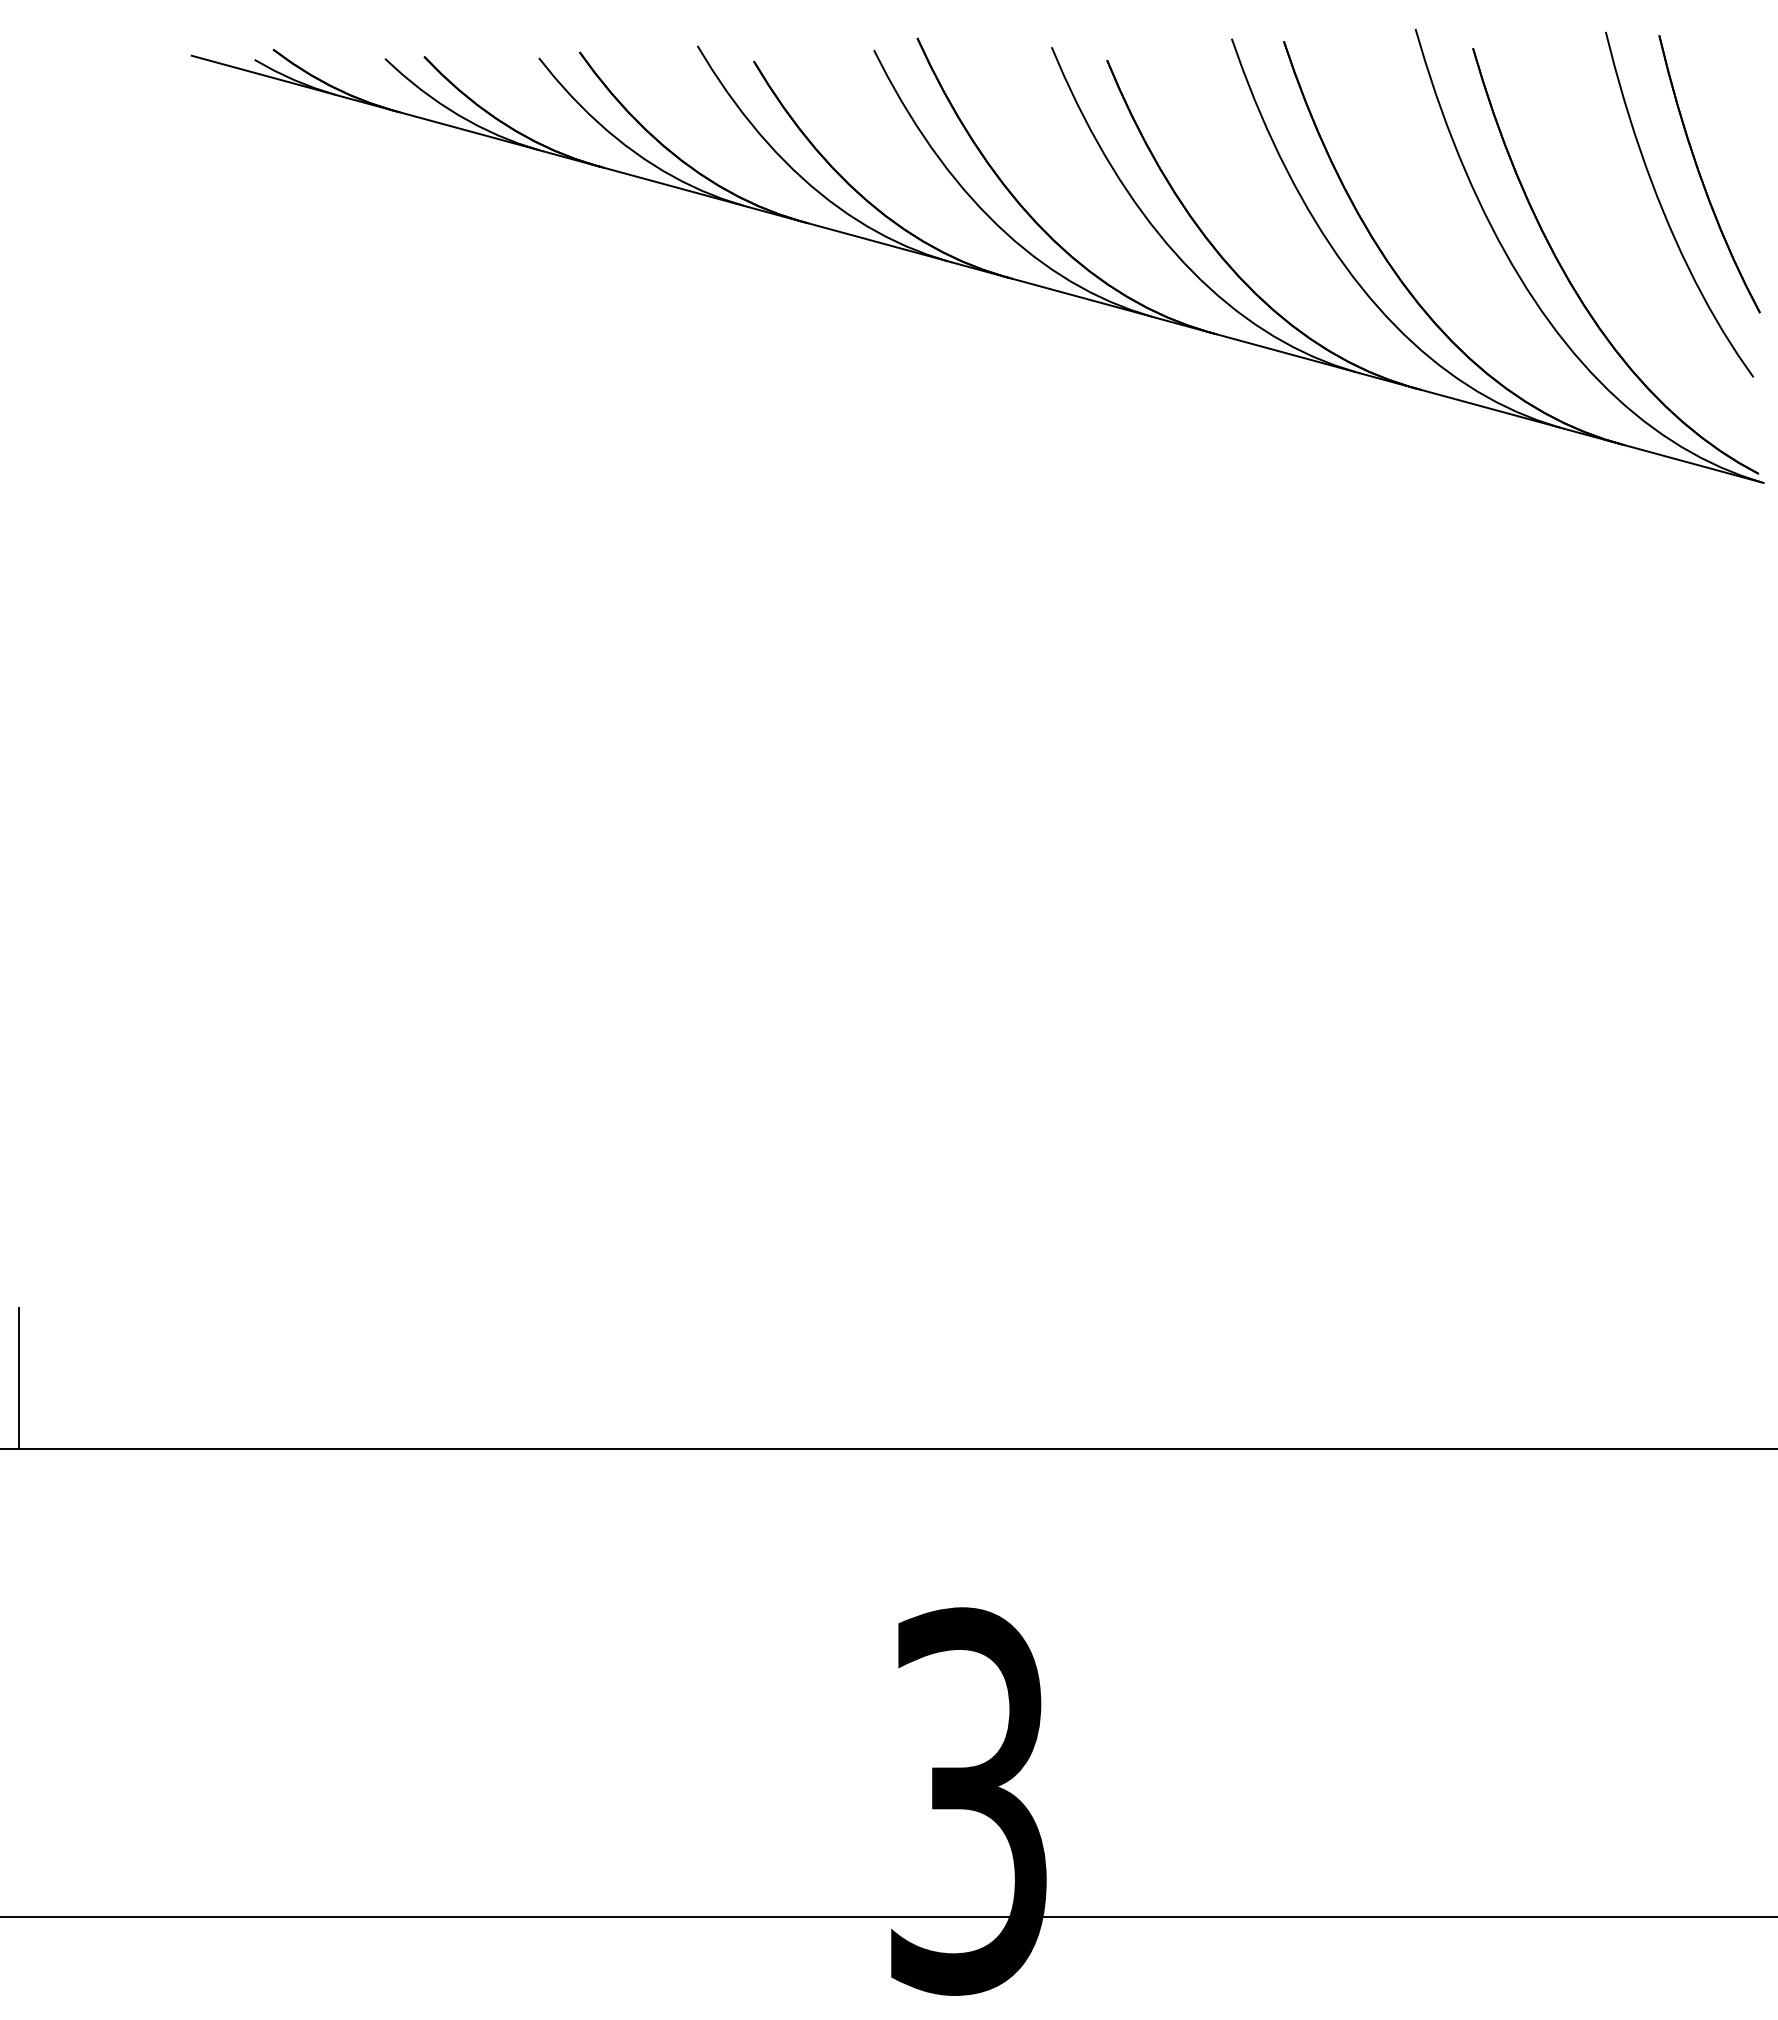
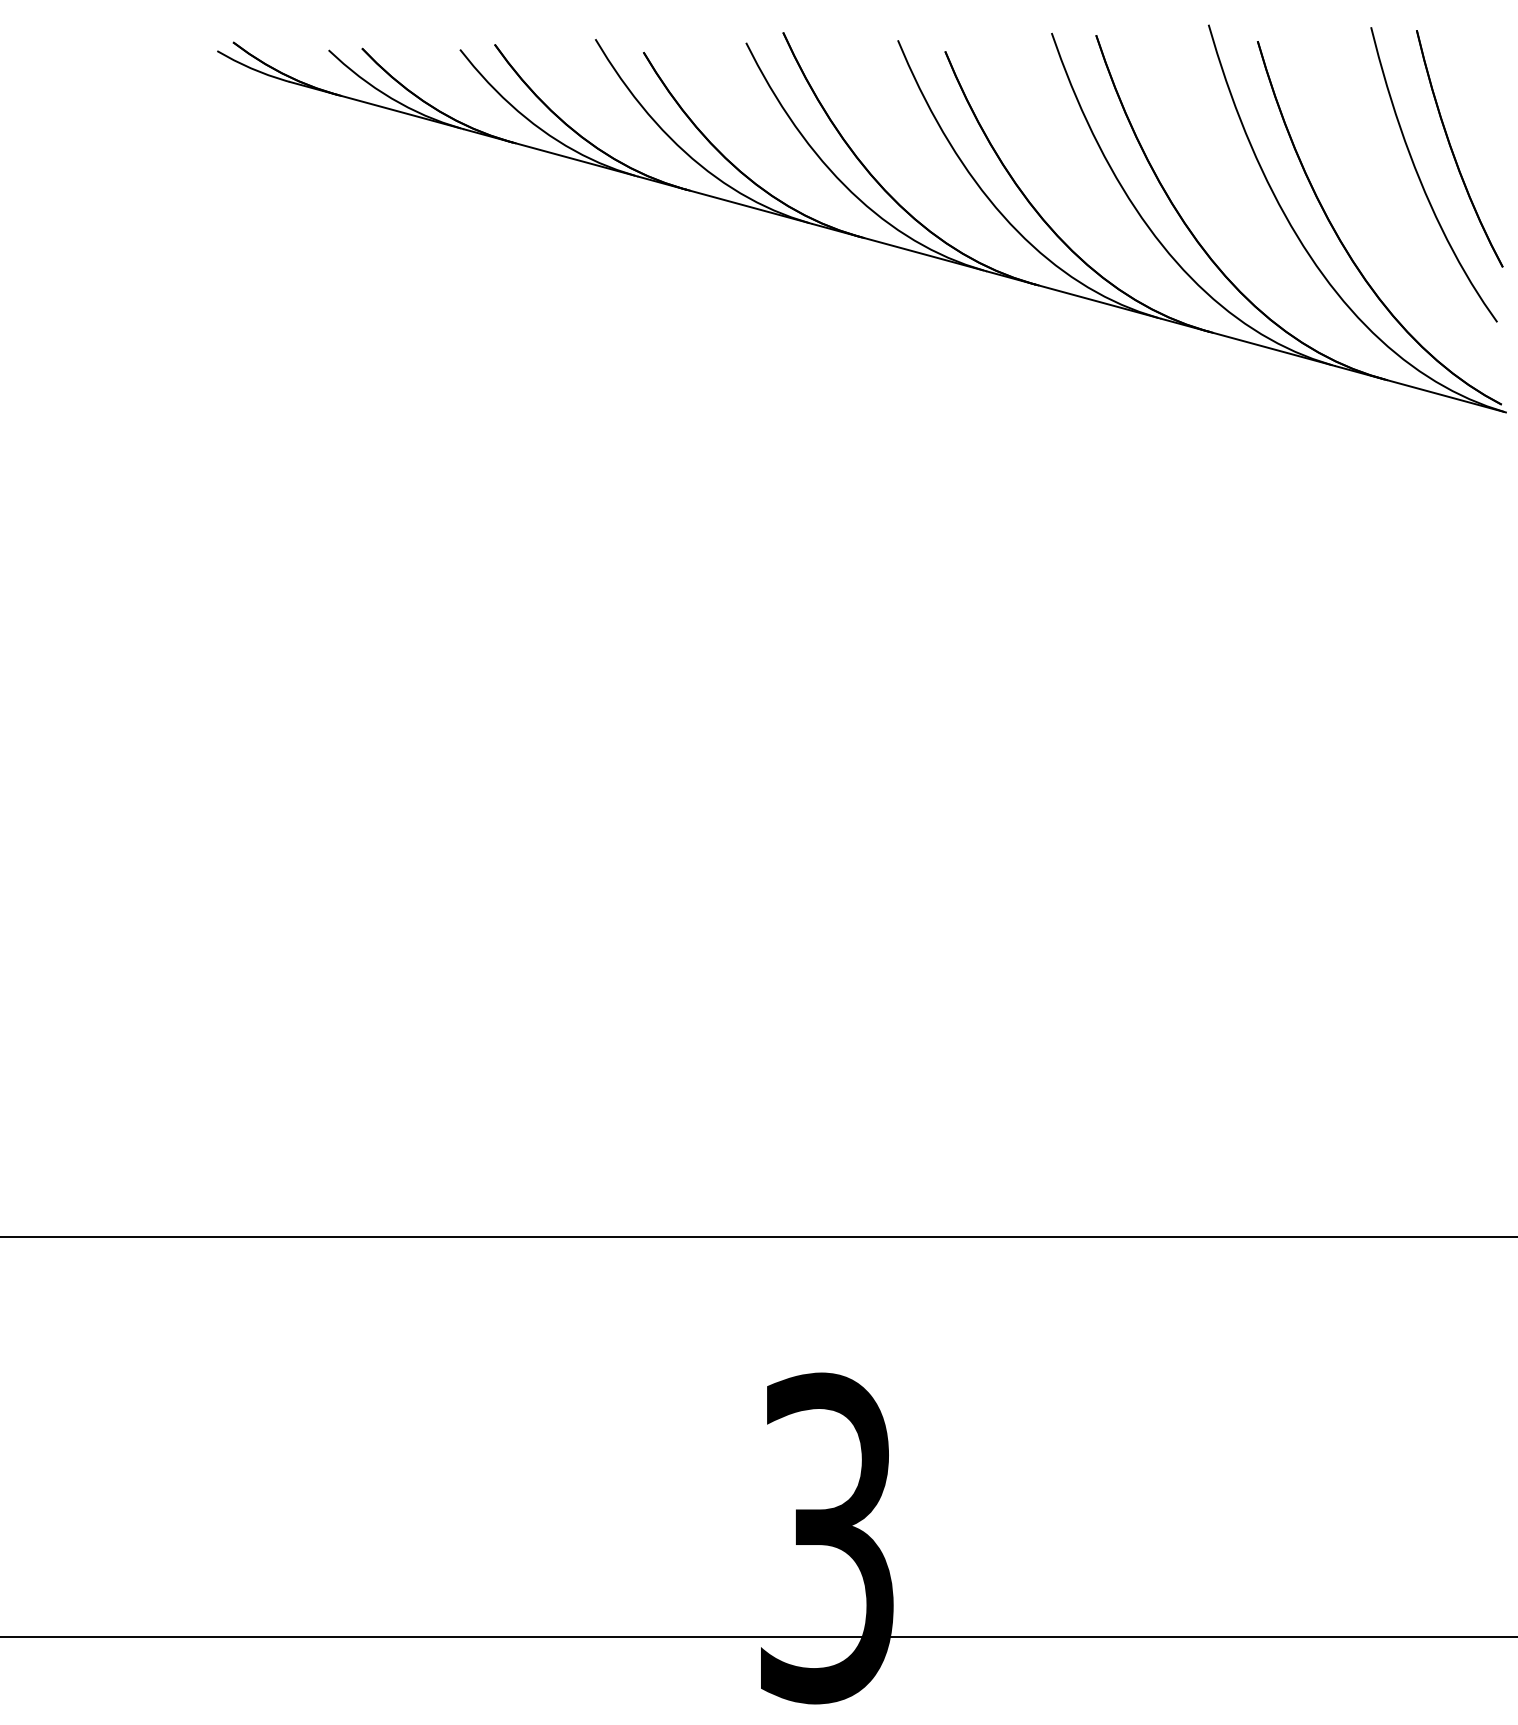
line: (263, 74) -> (224, 63), removed
line: (18, 1378) -> (15, 1177), removed

